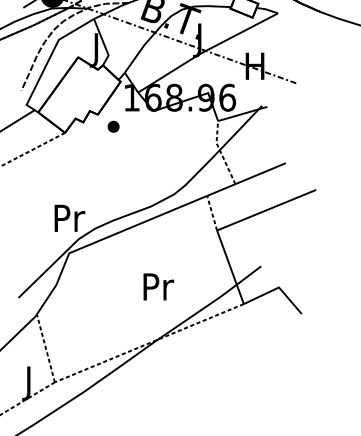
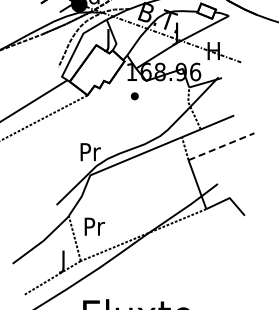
part: (113, 127) -> (134, 96), moved
line: (266, 209) -> (221, 146), solid -> dashed
text: (158, 286) -> (94, 226), moved

